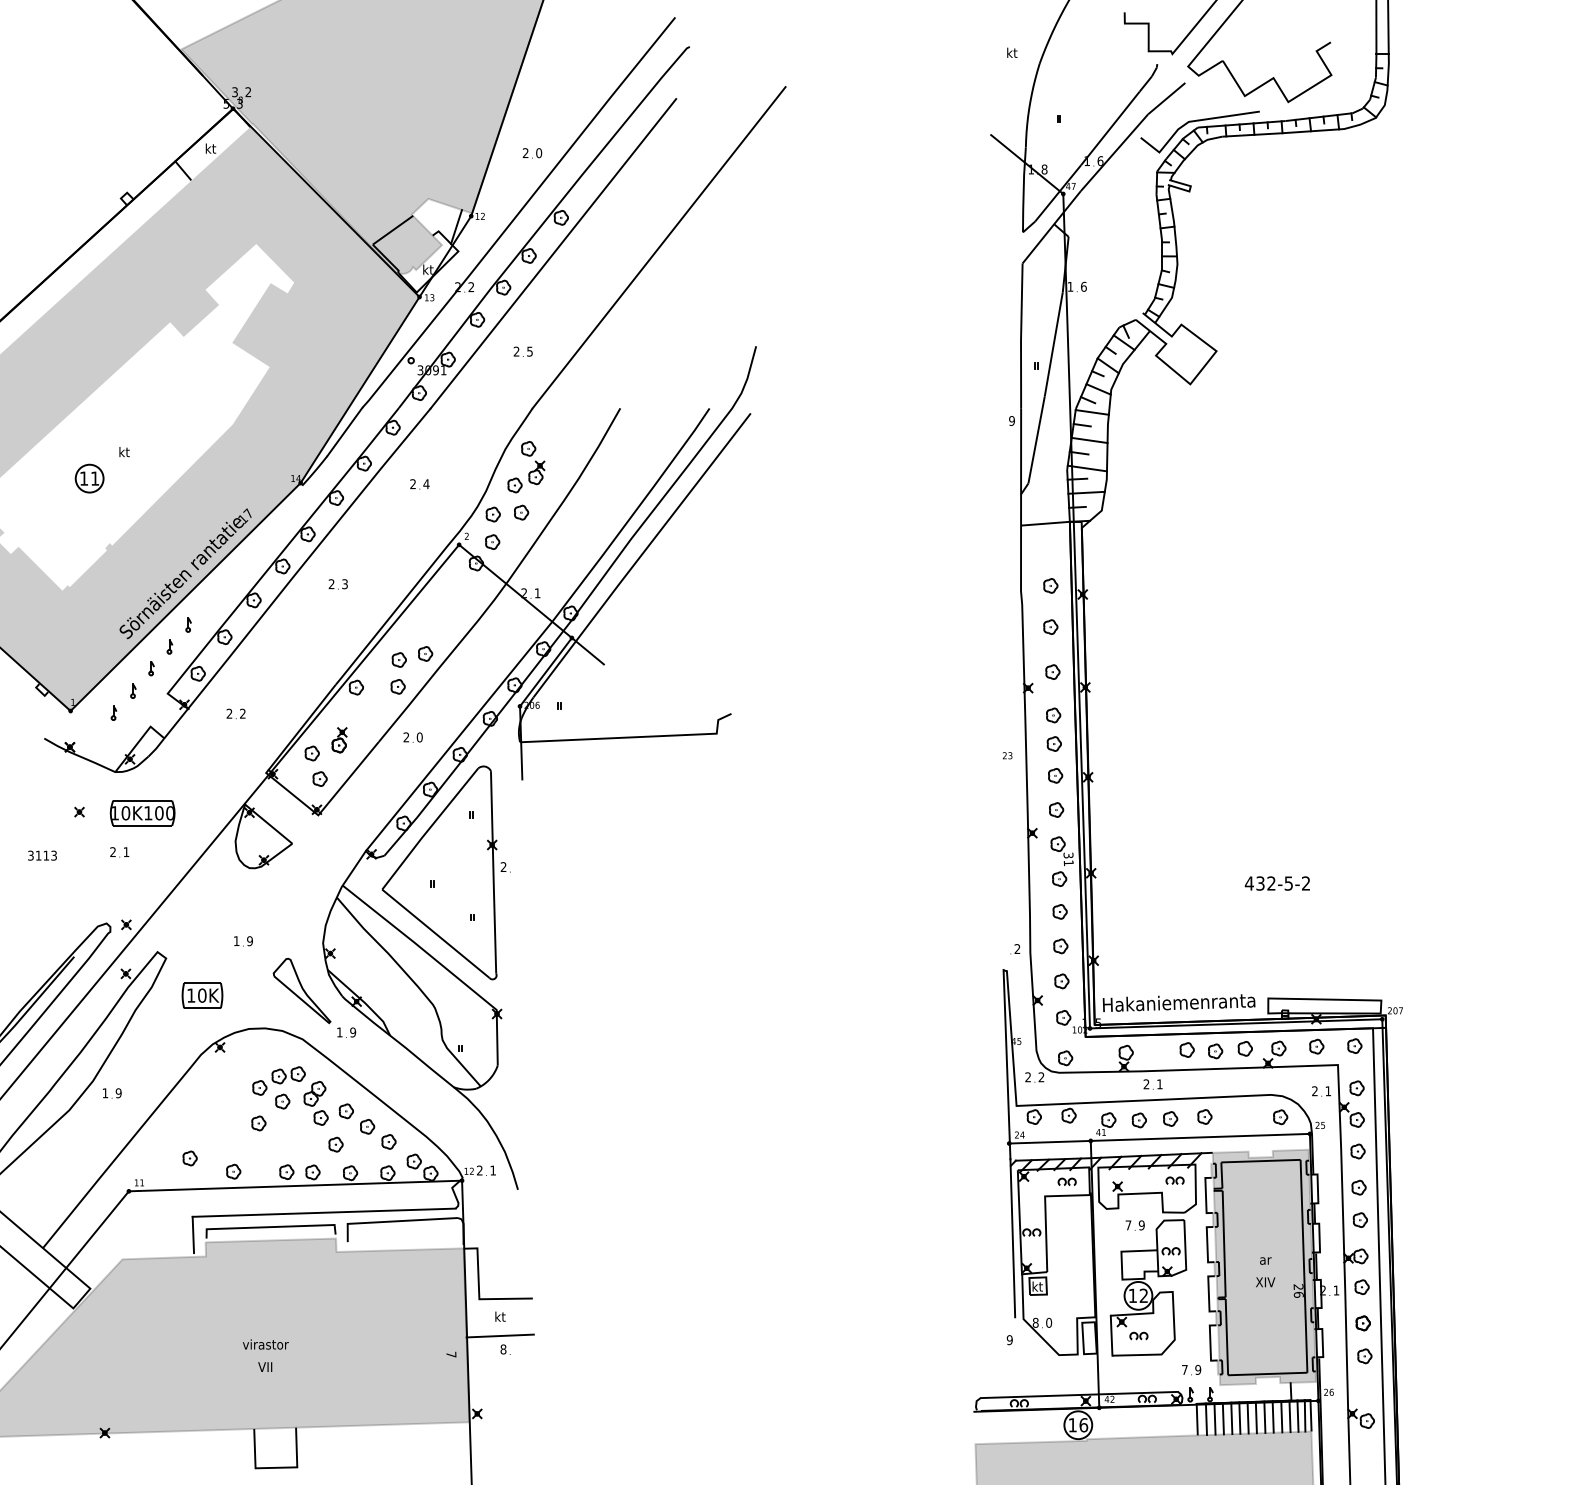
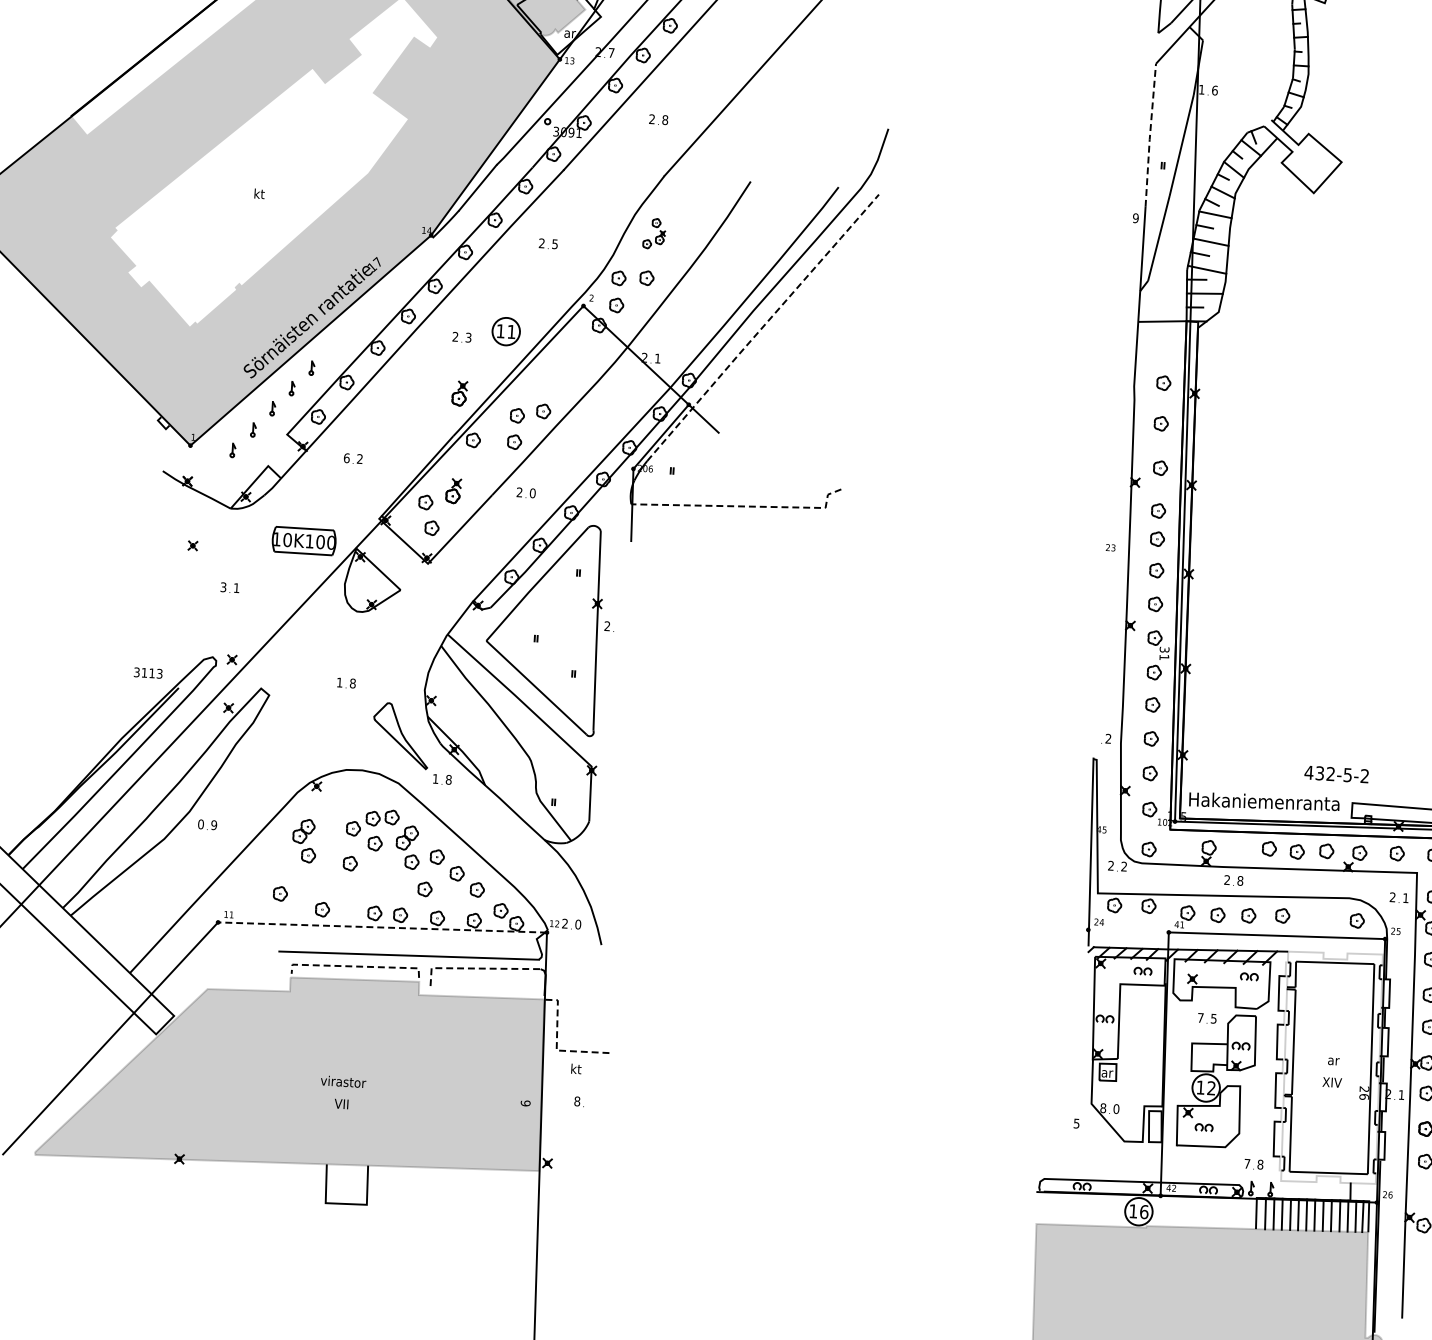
text: (428, 269) -> (570, 32), kt -> ar
text: (471, 287) -> (611, 53), 2 -> 7
line: (1021, 336) -> (1150, 135), solid -> dashed
text: (529, 351) -> (664, 119), 5 -> 8
part: (526, 467) -> (654, 234), size x0.6
part: (89, 478) -> (506, 331), moved
text: (426, 484) -> (555, 244), 4 -> 5
line: (642, 554) -> (763, 326), solid -> dashed
part: (339, 641) -> (459, 393), added
text: (229, 713) -> (346, 457), 2 -> 6
line: (633, 737) -> (743, 506), solid -> dashed
part: (142, 813) -> (303, 541), moved
text: (112, 852) -> (222, 587), 2 -> 3
text: (42, 855) -> (148, 672), moved
text: (1276, 883) -> (1335, 774), moved
text: (249, 941) -> (352, 683), 9 -> 8
part: (202, 995) -> (302, 734), removed
text: (353, 1032) -> (449, 779), 9 -> 8
text: (1159, 1084) -> (1240, 881), 1 -> 8
text: (105, 1093) -> (201, 824), 1 -> 0
part: (210, 1103) -> (303, 840), added
line: (1049, 1141) -> (1128, 930), removed
text: (493, 1170) -> (578, 924), 1 -> 0
line: (295, 1186) -> (382, 928), solid -> dashed
line: (393, 1221) -> (476, 968), solid -> dashed
text: (1141, 1225) -> (1213, 1018), 9 -> 5
line: (270, 1227) -> (355, 966), solid -> dashed
line: (193, 1234) -> (279, 968), removed
line: (1012, 1238) -> (1085, 1023), removed
fill: (1264, 1267) -> (1332, 1067), removed
text: (1037, 1286) -> (1107, 1072), kt -> ar
line: (479, 1293) -> (557, 1044), solid -> dashed
line: (499, 1335) -> (574, 1087), removed
text: (1009, 1339) -> (1076, 1123), 9 -> 5
text: (451, 1354) -> (525, 1103), 7 -> 9
text: (1198, 1369) -> (1260, 1164), 9 -> 8

